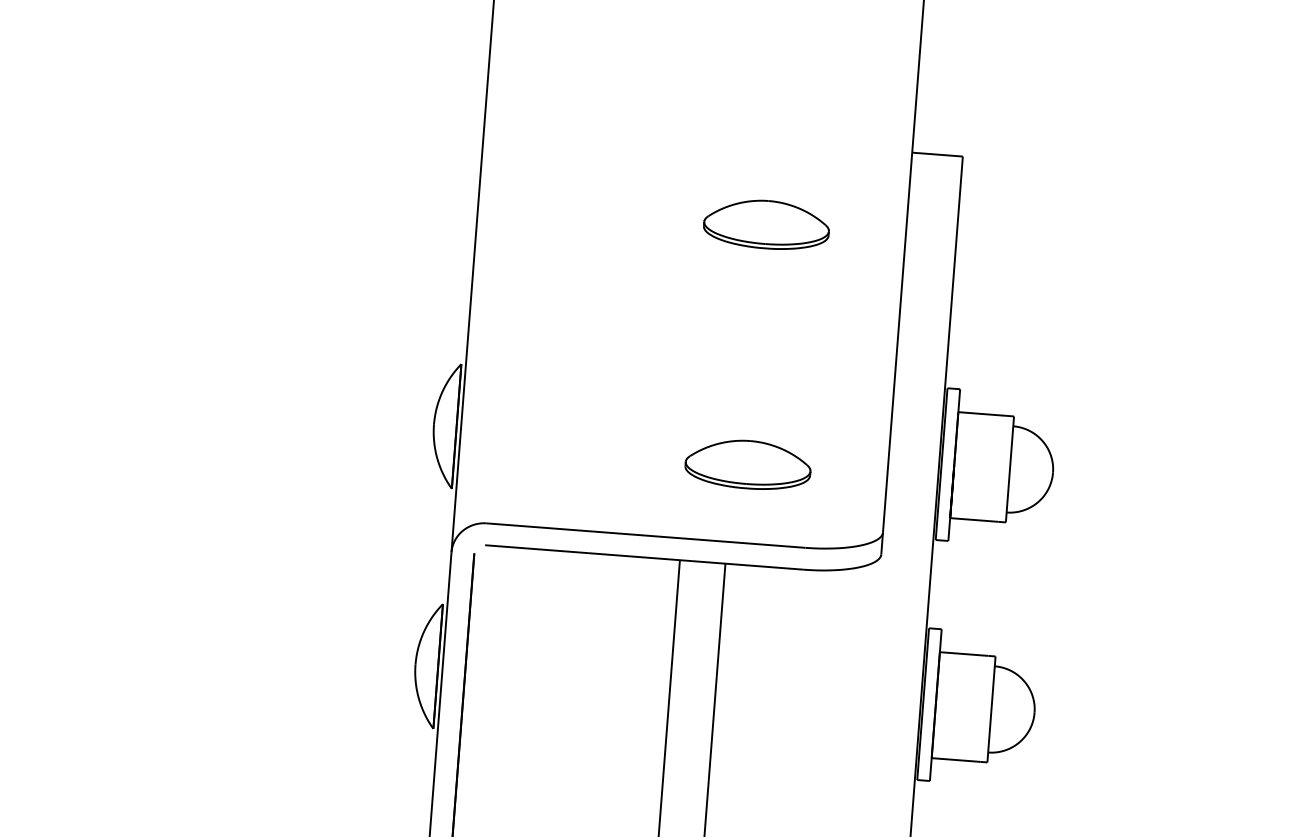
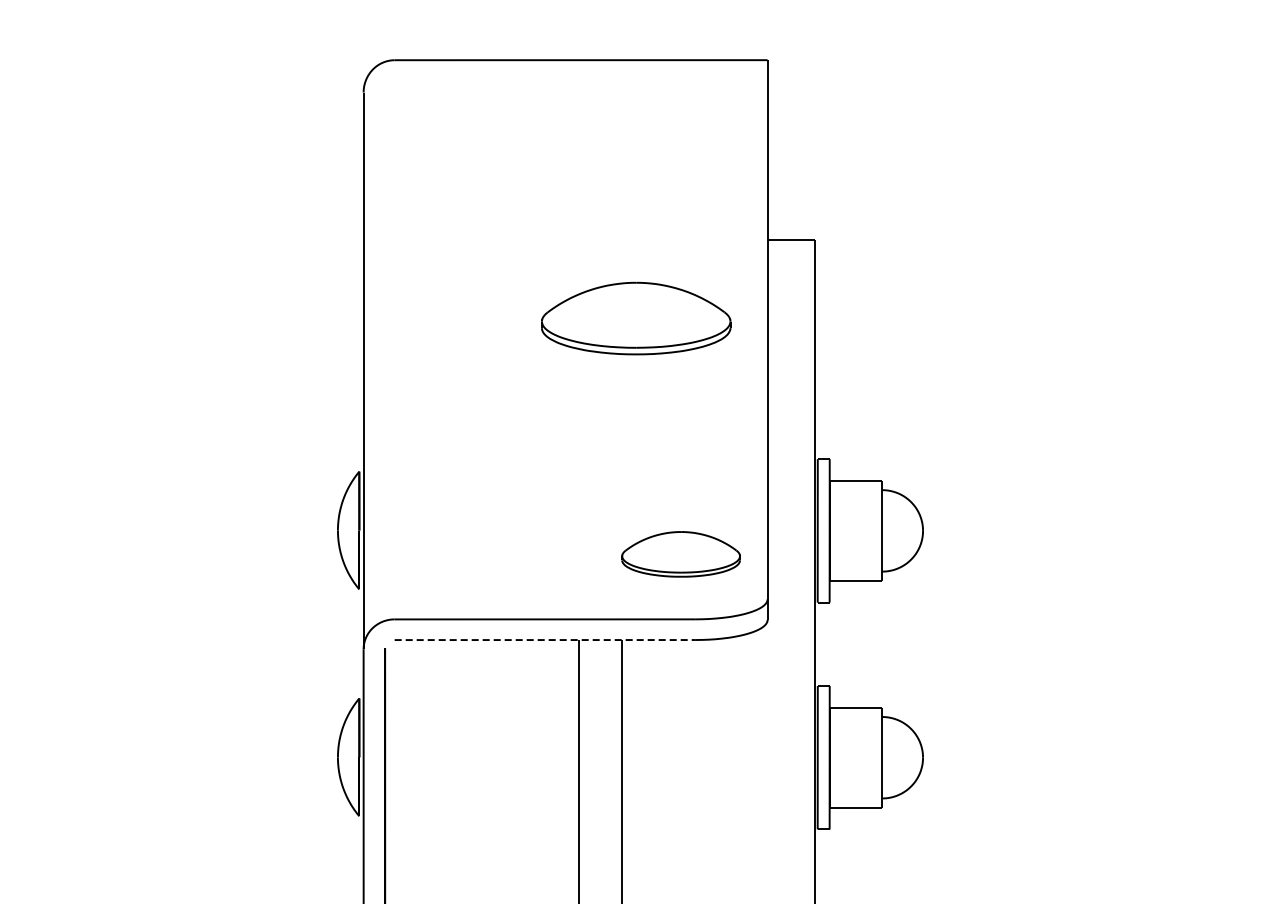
part: (766, 224) -> (635, 318), size x1.6
part: (747, 464) -> (680, 554), moved
line: (644, 557) -> (545, 640), solid -> dashed

